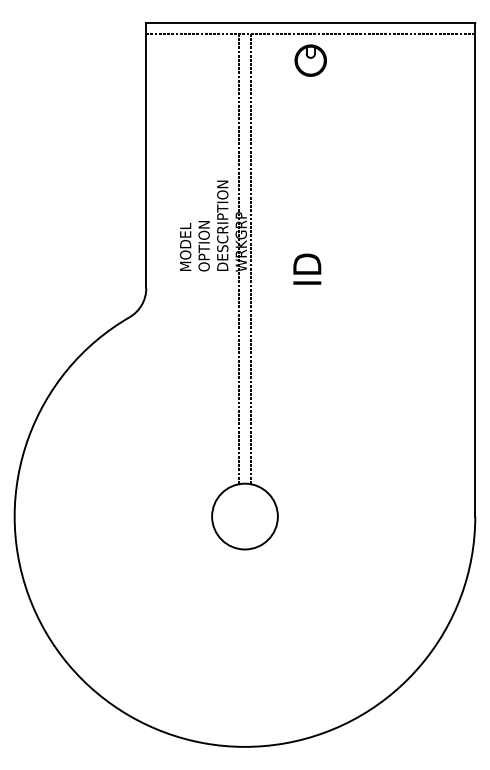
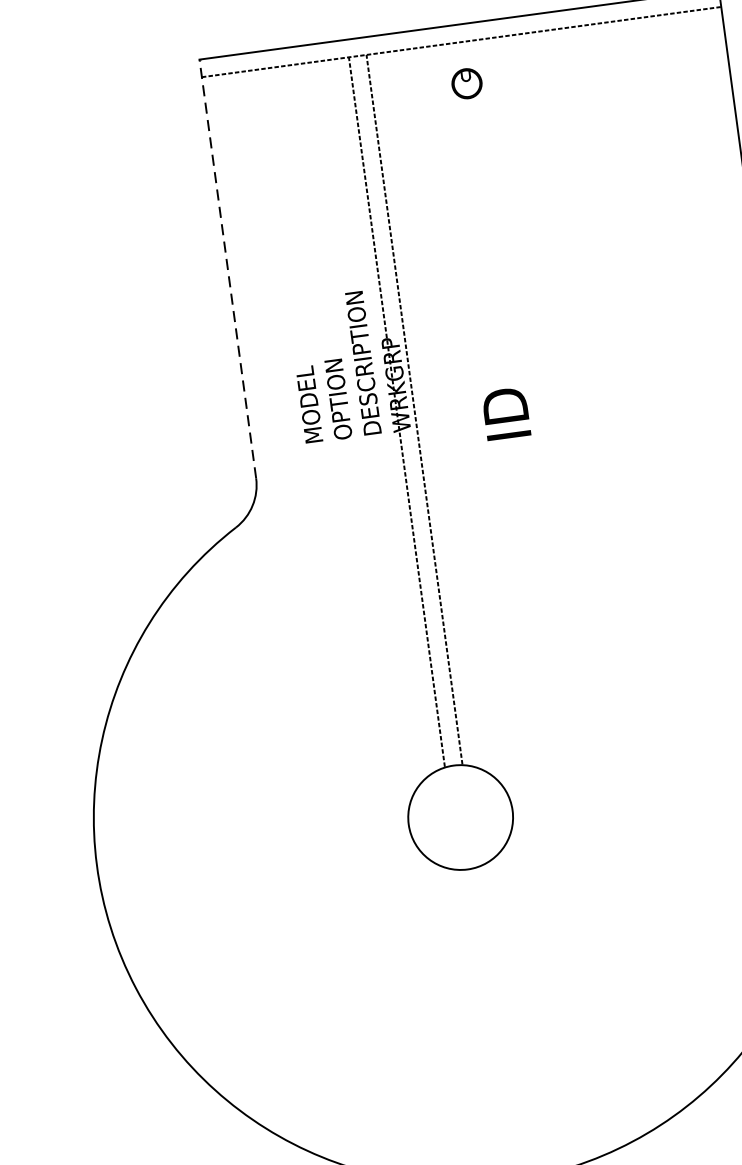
part: (310, 60) -> (466, 83), size x0.6
line: (146, 155) -> (228, 268), solid -> dashed

